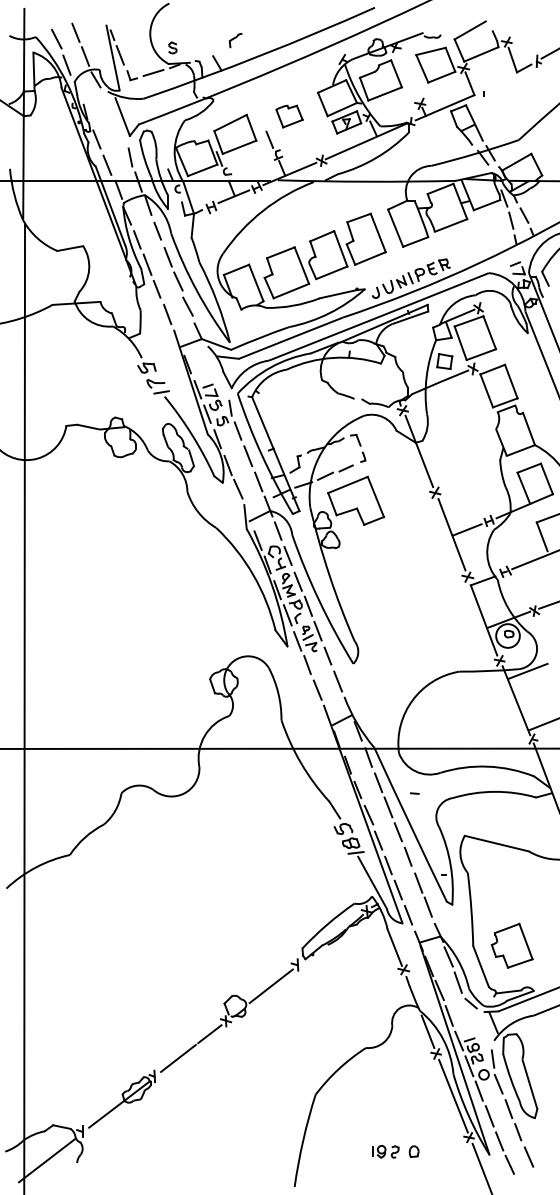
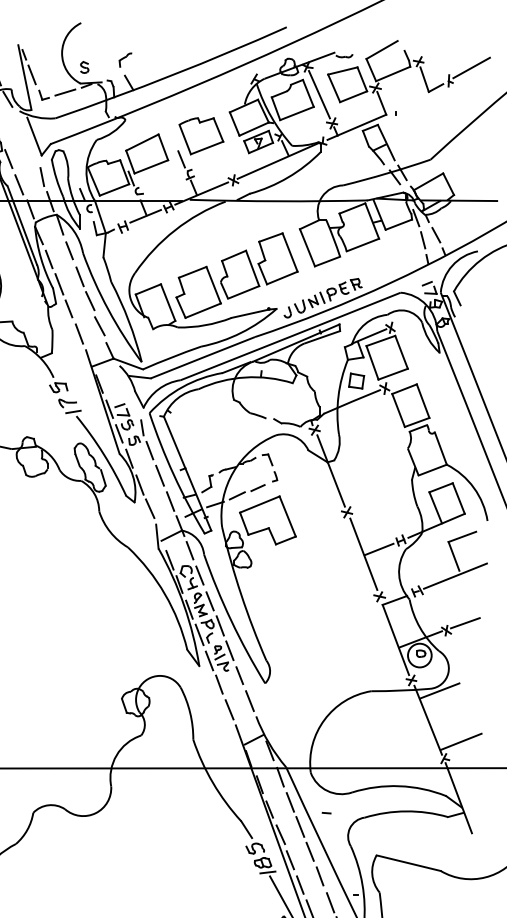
part: (235, 40) -> (125, 60), moved
line: (407, 74) -> (319, 94), added
part: (289, 116) -> (201, 136), size x1.67

